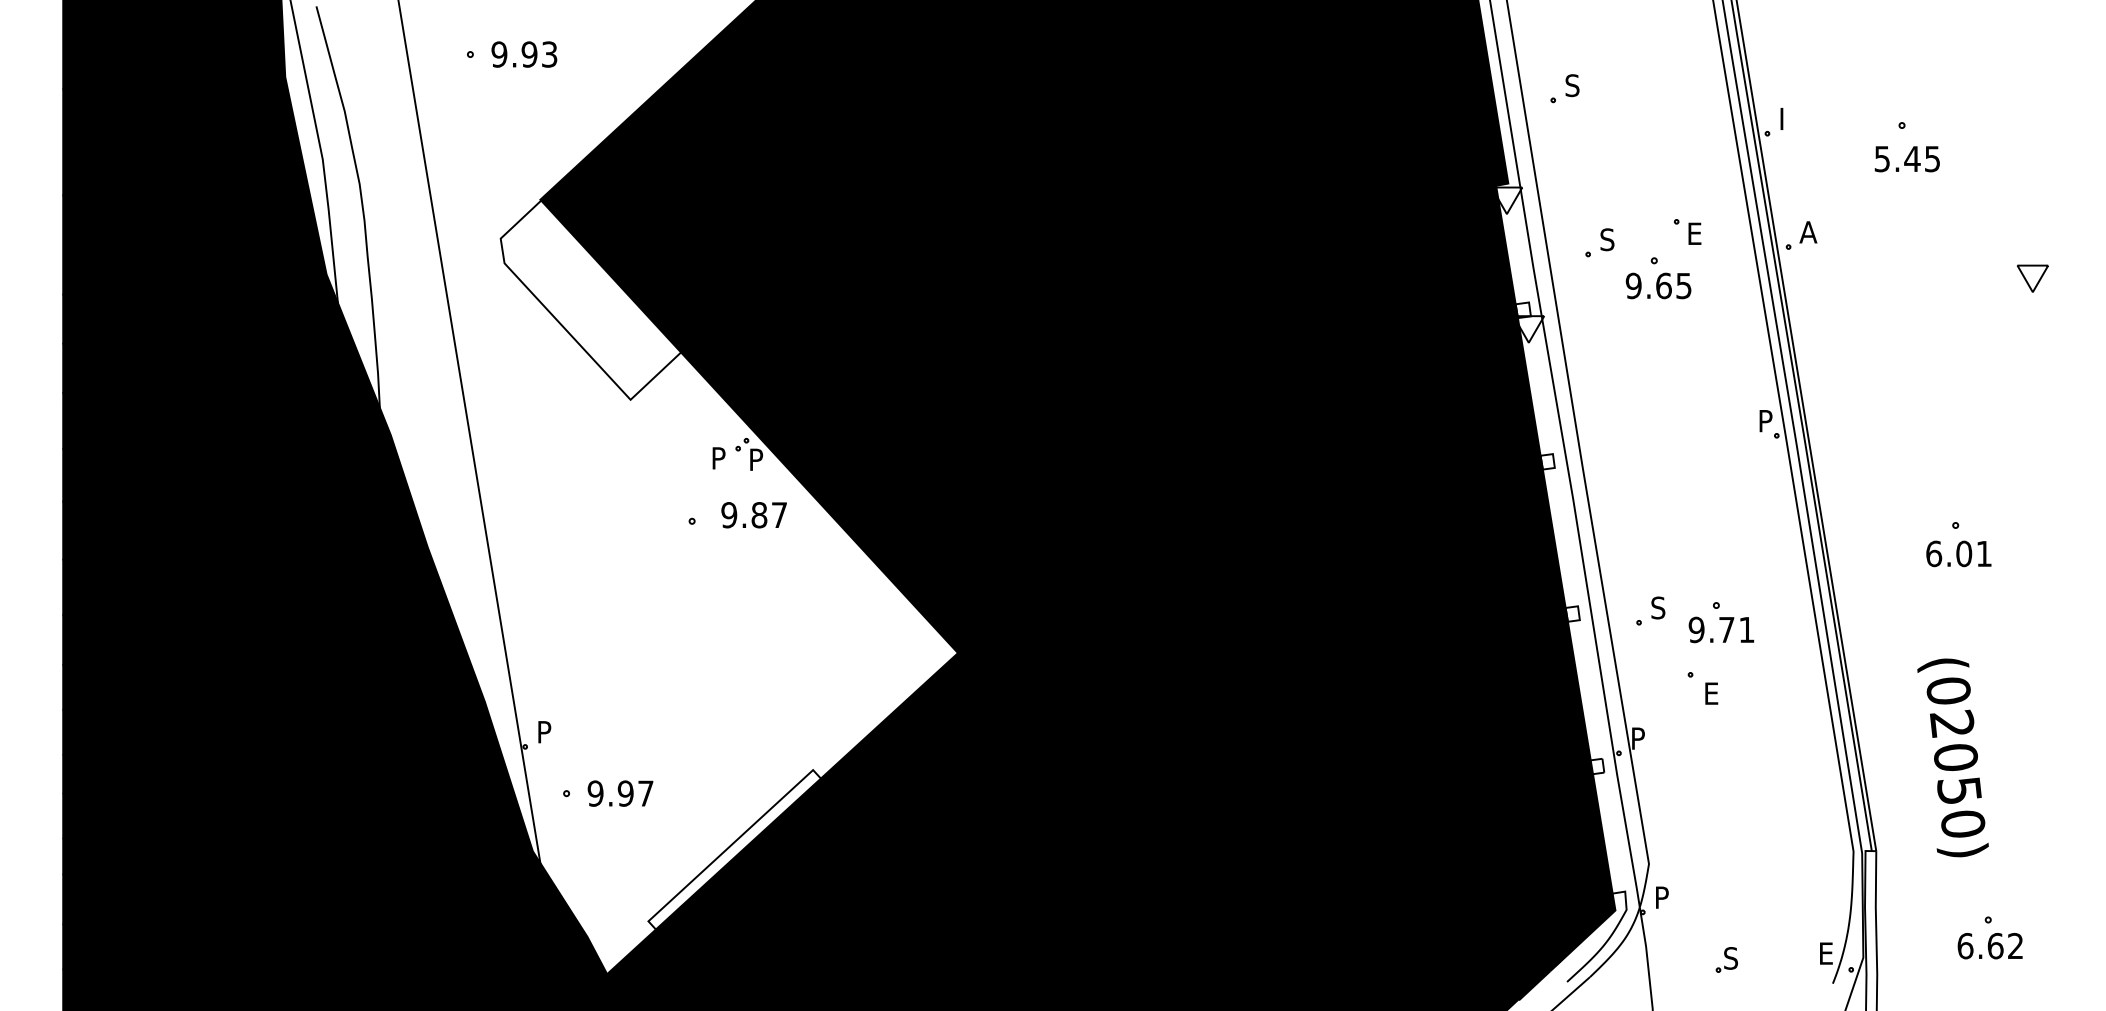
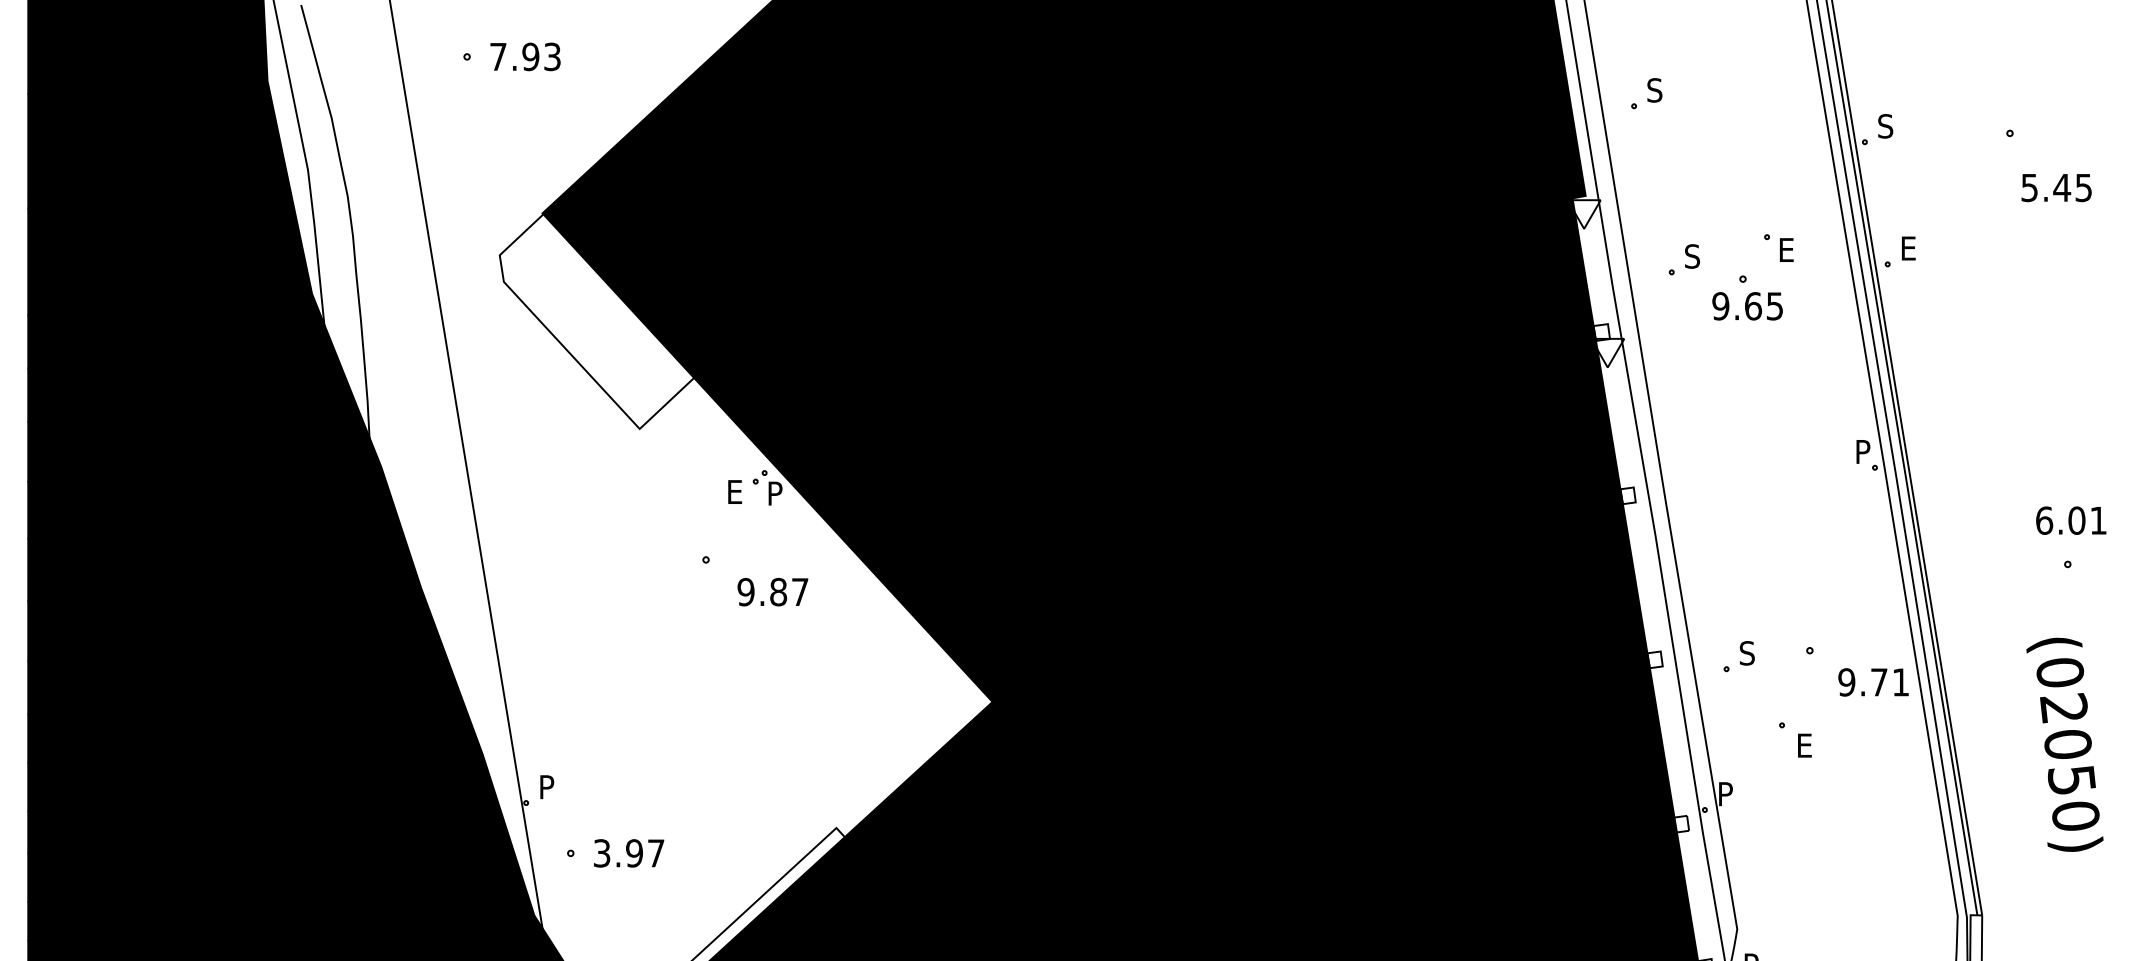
text: (499, 54) -> (498, 56), 9.93 -> 7.93
text: (1786, 118) -> (1885, 125), I -> S
text: (1906, 159) -> (2055, 188), moved
text: (1808, 232) -> (1909, 248), A -> E
text: (720, 458) -> (736, 492), P -> E
text: (753, 515) -> (772, 592), moved
text: (1958, 553) -> (2070, 520), moved
text: (1721, 629) -> (1873, 681), moved
text: (1952, 757) -> (2064, 744), moved
text: (595, 793) -> (601, 853), 9.97 -> 3.97

